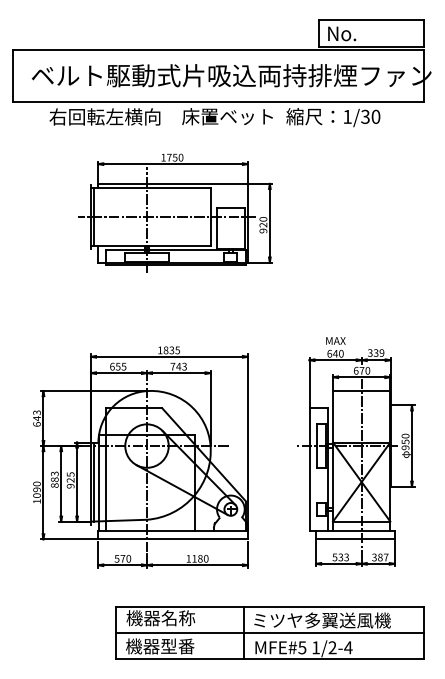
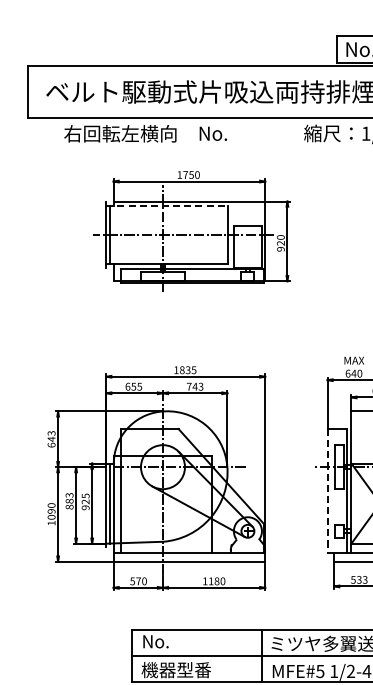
text: (227, 116) -> (244, 133), 床置ベット -> No.
line: (150, 188) -> (166, 206), solid -> dashed
line: (309, 470) -> (327, 491), solid -> dashed
text: (160, 618) -> (176, 641), 機器名称 -> No.

